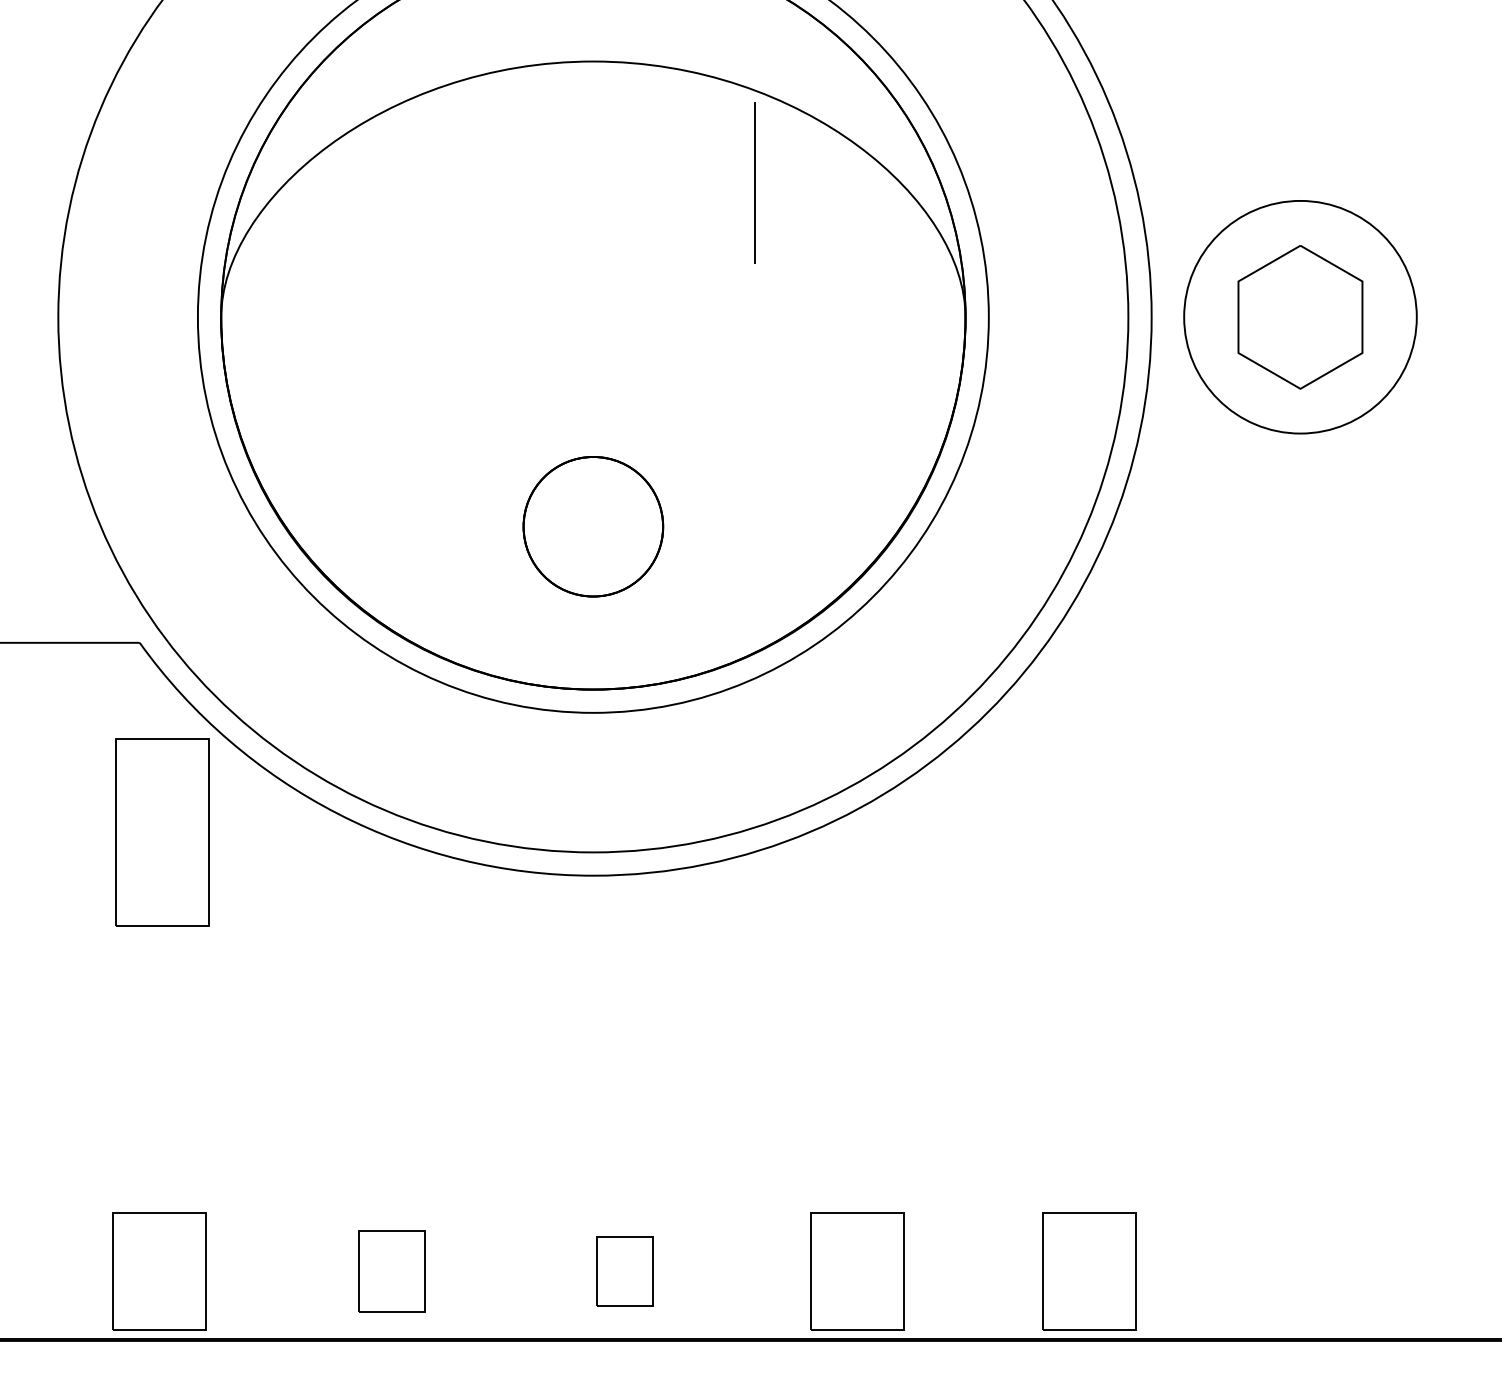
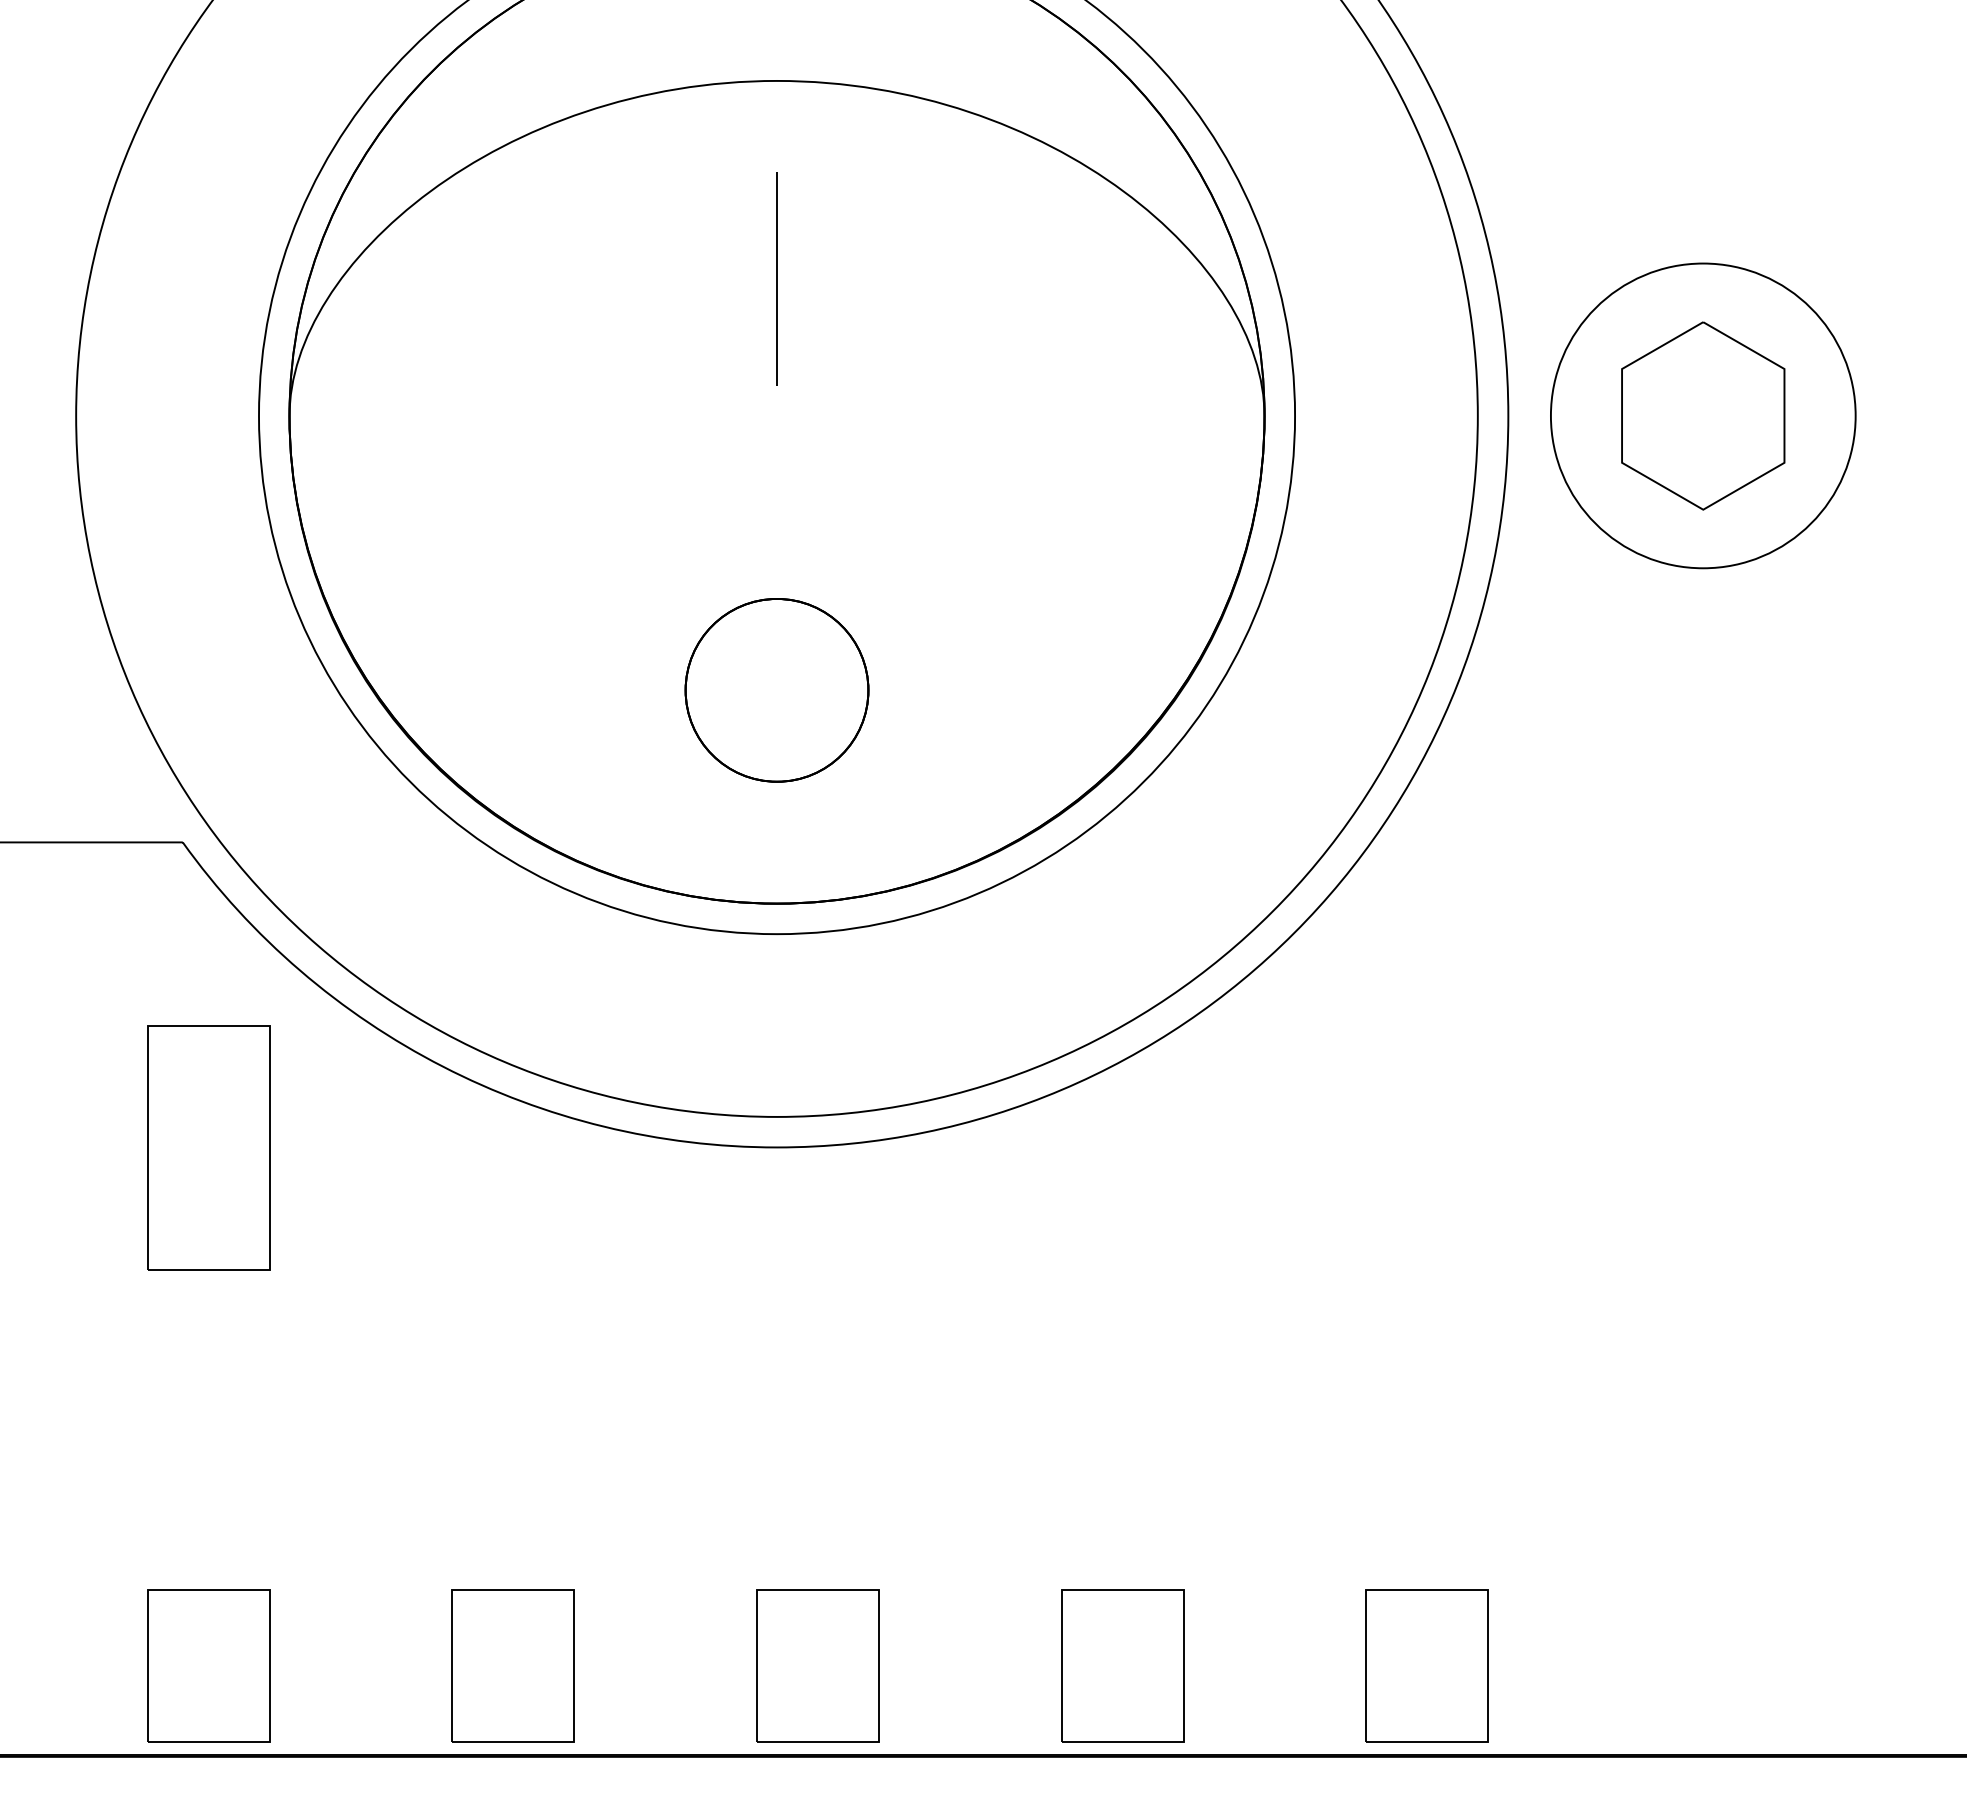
line: (754, 182) -> (776, 278), moved
part: (162, 832) -> (208, 1147), moved
part: (391, 1271) -> (512, 1665), size x1.43
part: (624, 1271) -> (817, 1665), size x1.67

